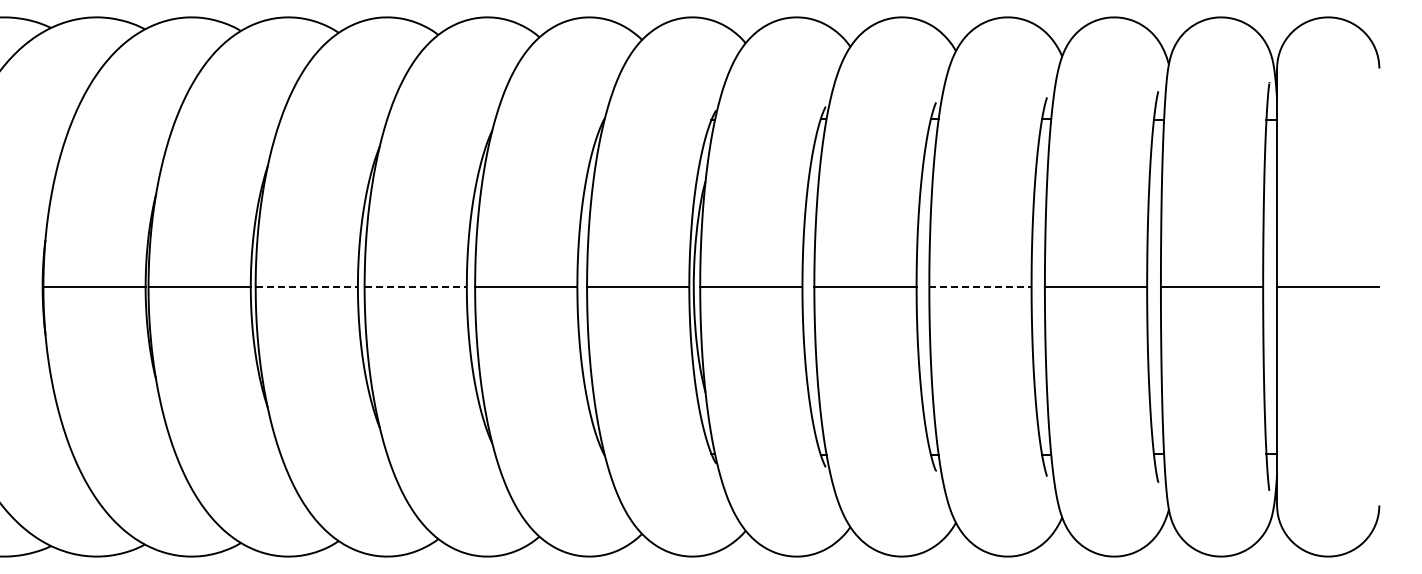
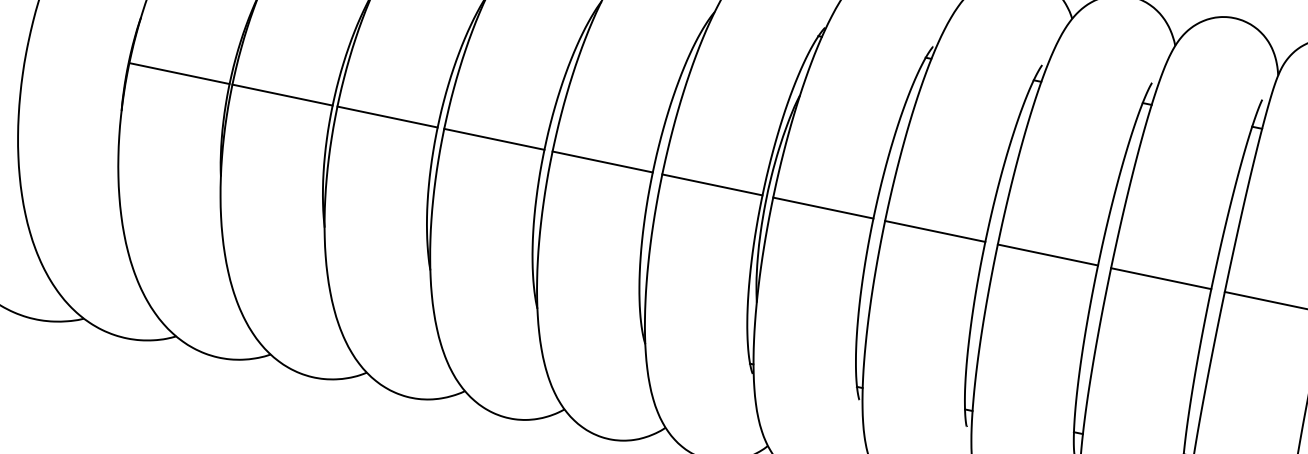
line: (307, 286) -> (388, 116), dashed -> solid
line: (416, 286) -> (495, 139), dashed -> solid
line: (980, 286) -> (1048, 254), dashed -> solid

